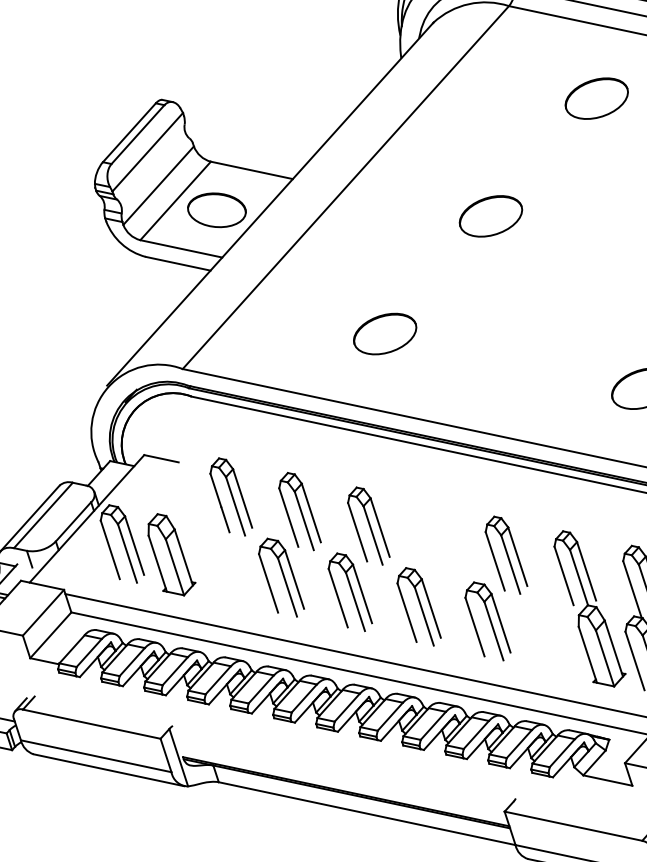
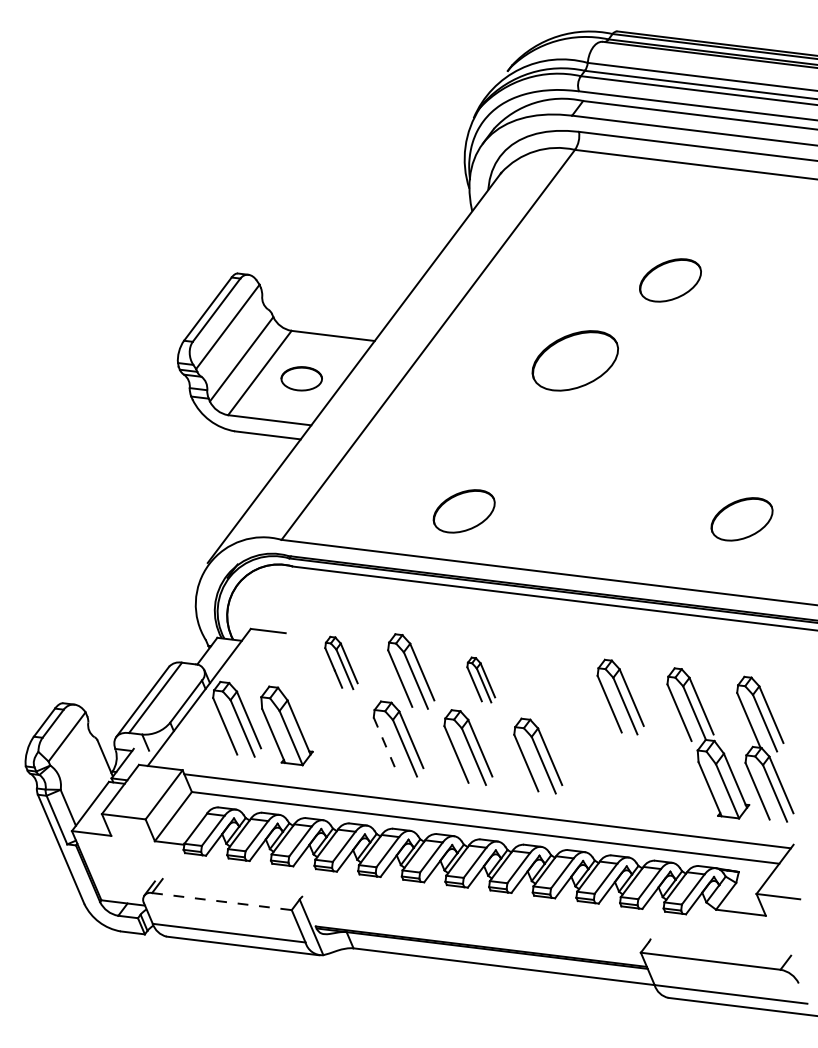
part: (596, 98) -> (670, 280), moved
part: (216, 210) -> (301, 378), size x0.7
part: (491, 215) -> (575, 360), size x1.4
part: (384, 334) -> (463, 511), moved
part: (231, 496) -> (341, 662), size x0.7
part: (369, 525) -> (481, 679), size x0.6
line: (268, 582) -> (385, 745), solid -> dashed
part: (487, 621) -> (607, 764), removed
line: (92, 724) -> (222, 901), solid -> dashed

